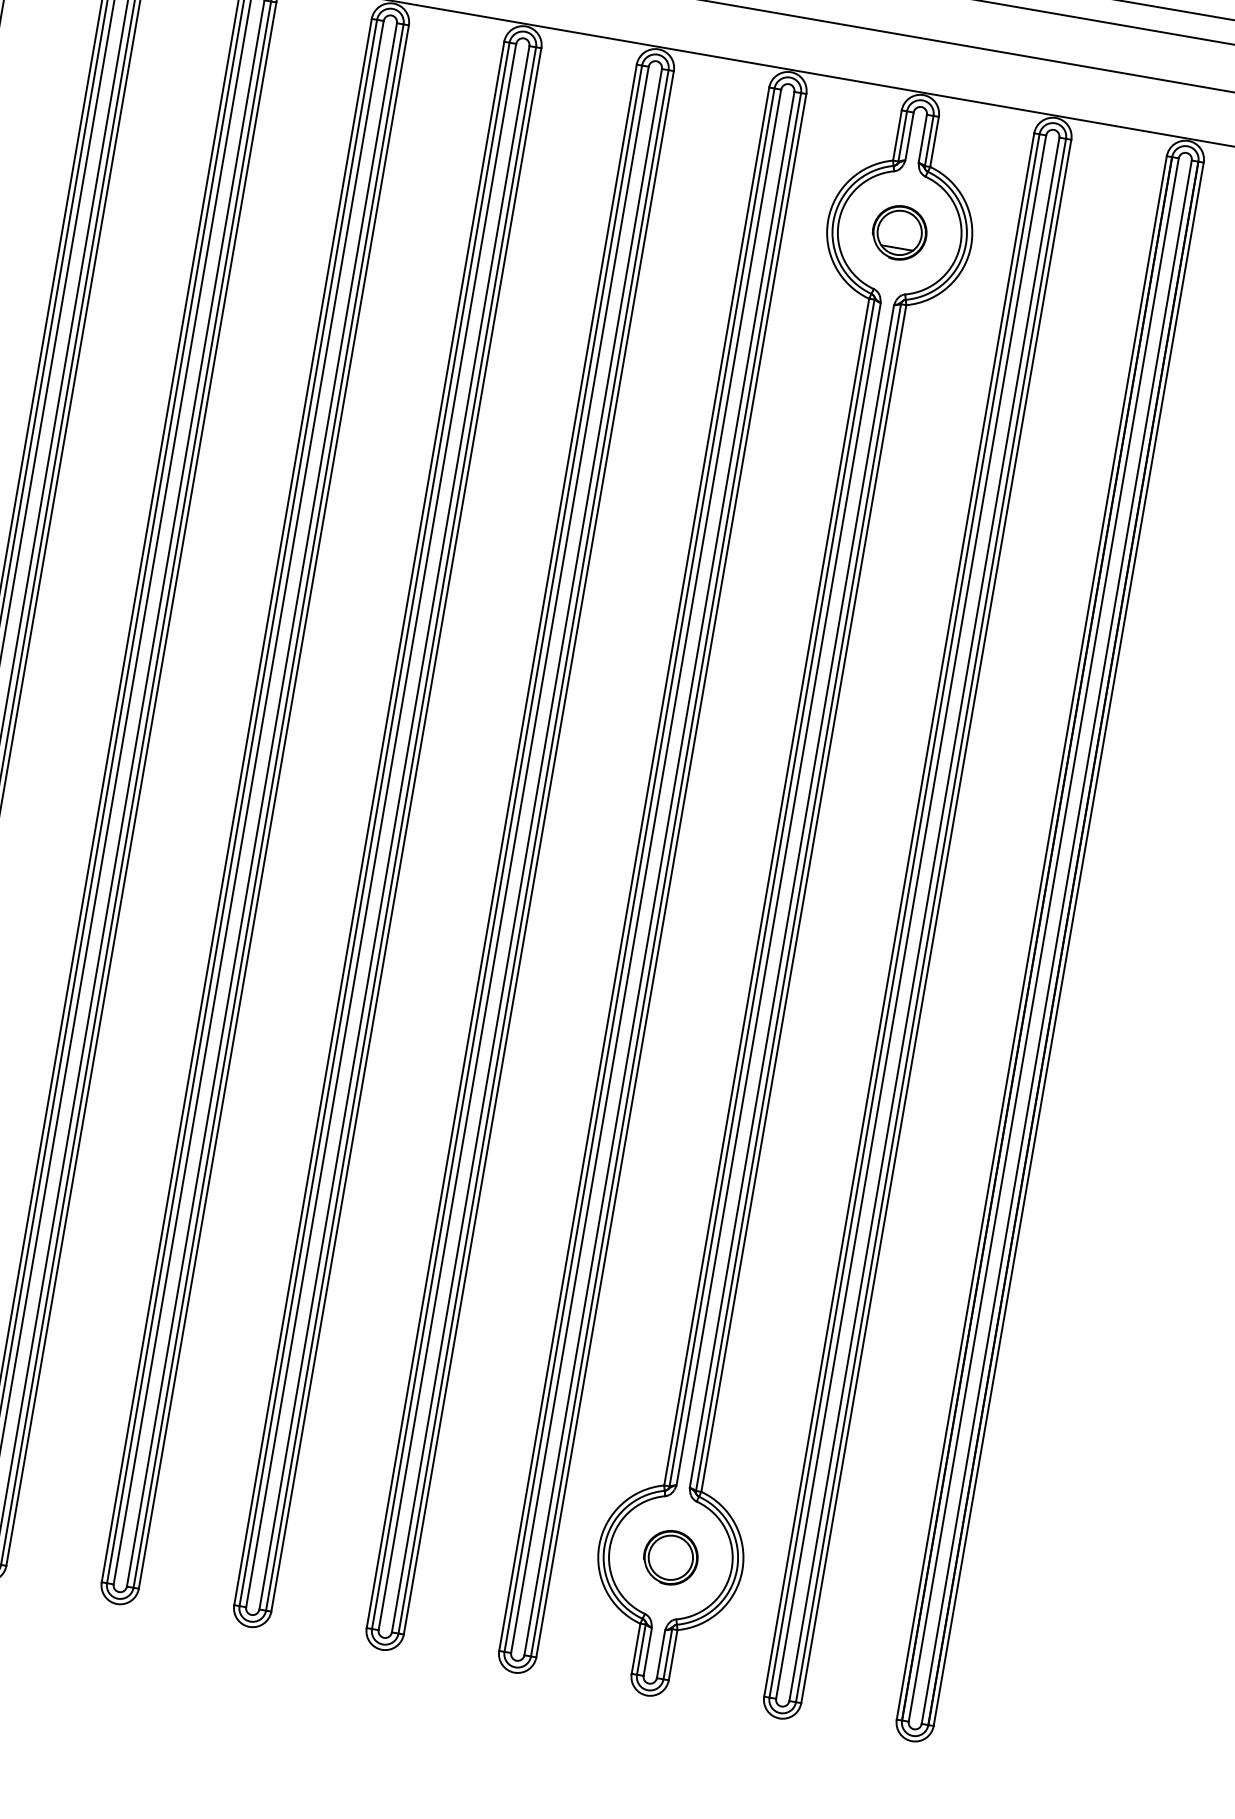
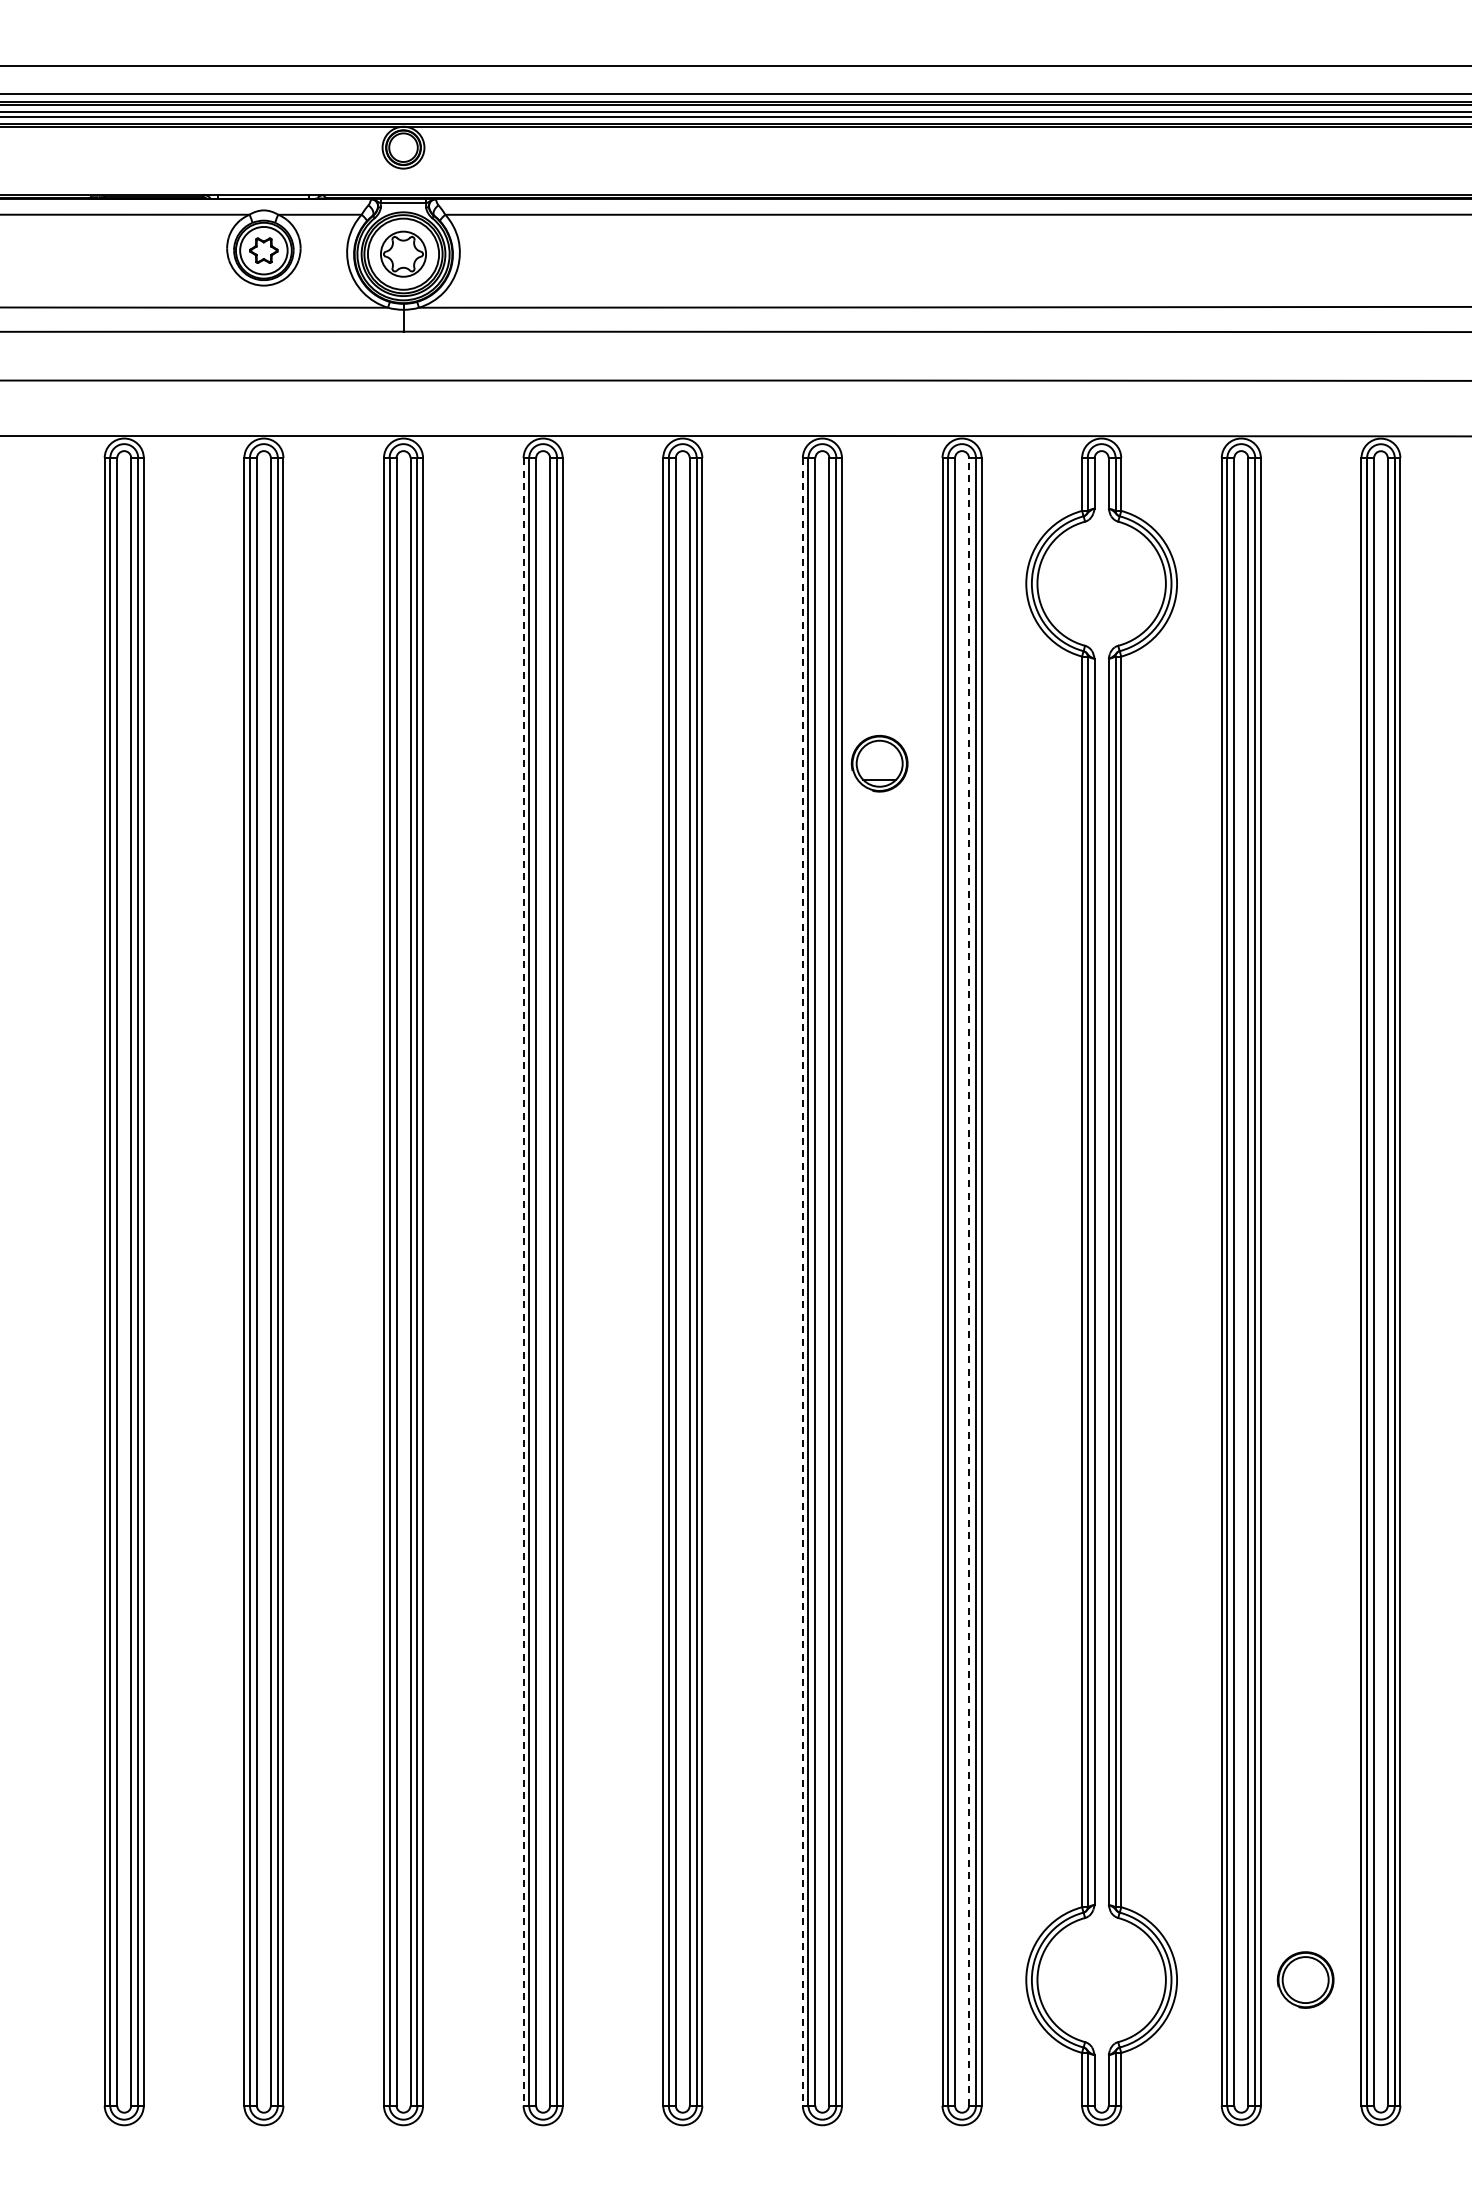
part: (899, 232) -> (879, 763), moved
line: (236, 800) -> (523, 1281), solid -> dashed
line: (501, 845) -> (802, 1281), solid -> dashed
line: (659, 873) -> (969, 1281), solid -> dashed
part: (670, 1557) -> (1305, 1979), moved

